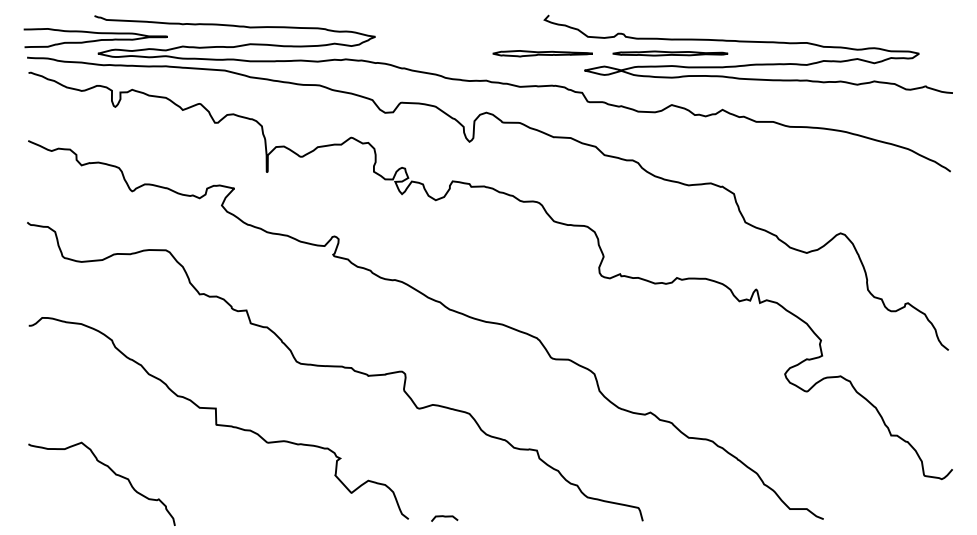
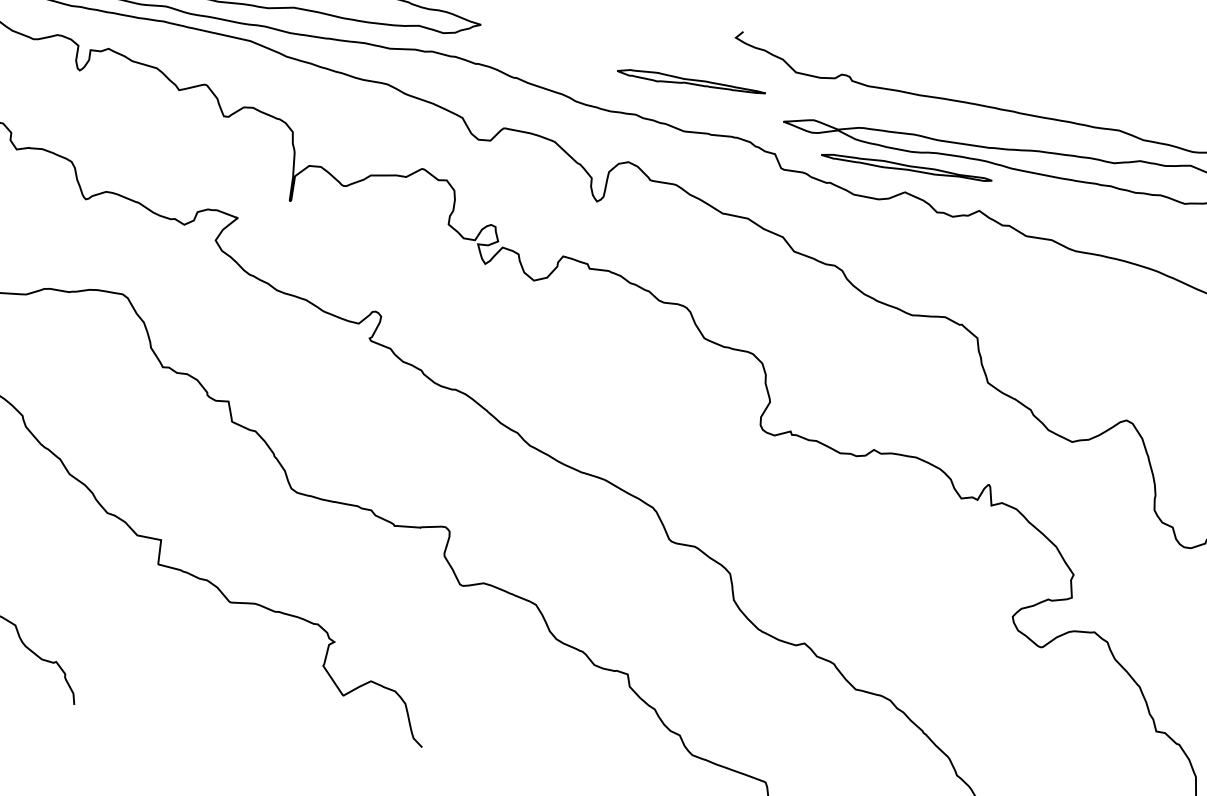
part: (542, 53) -> (690, 81), moved
part: (670, 53) -> (906, 167), moved
curve: (444, 517) -> (475, 752), removed

